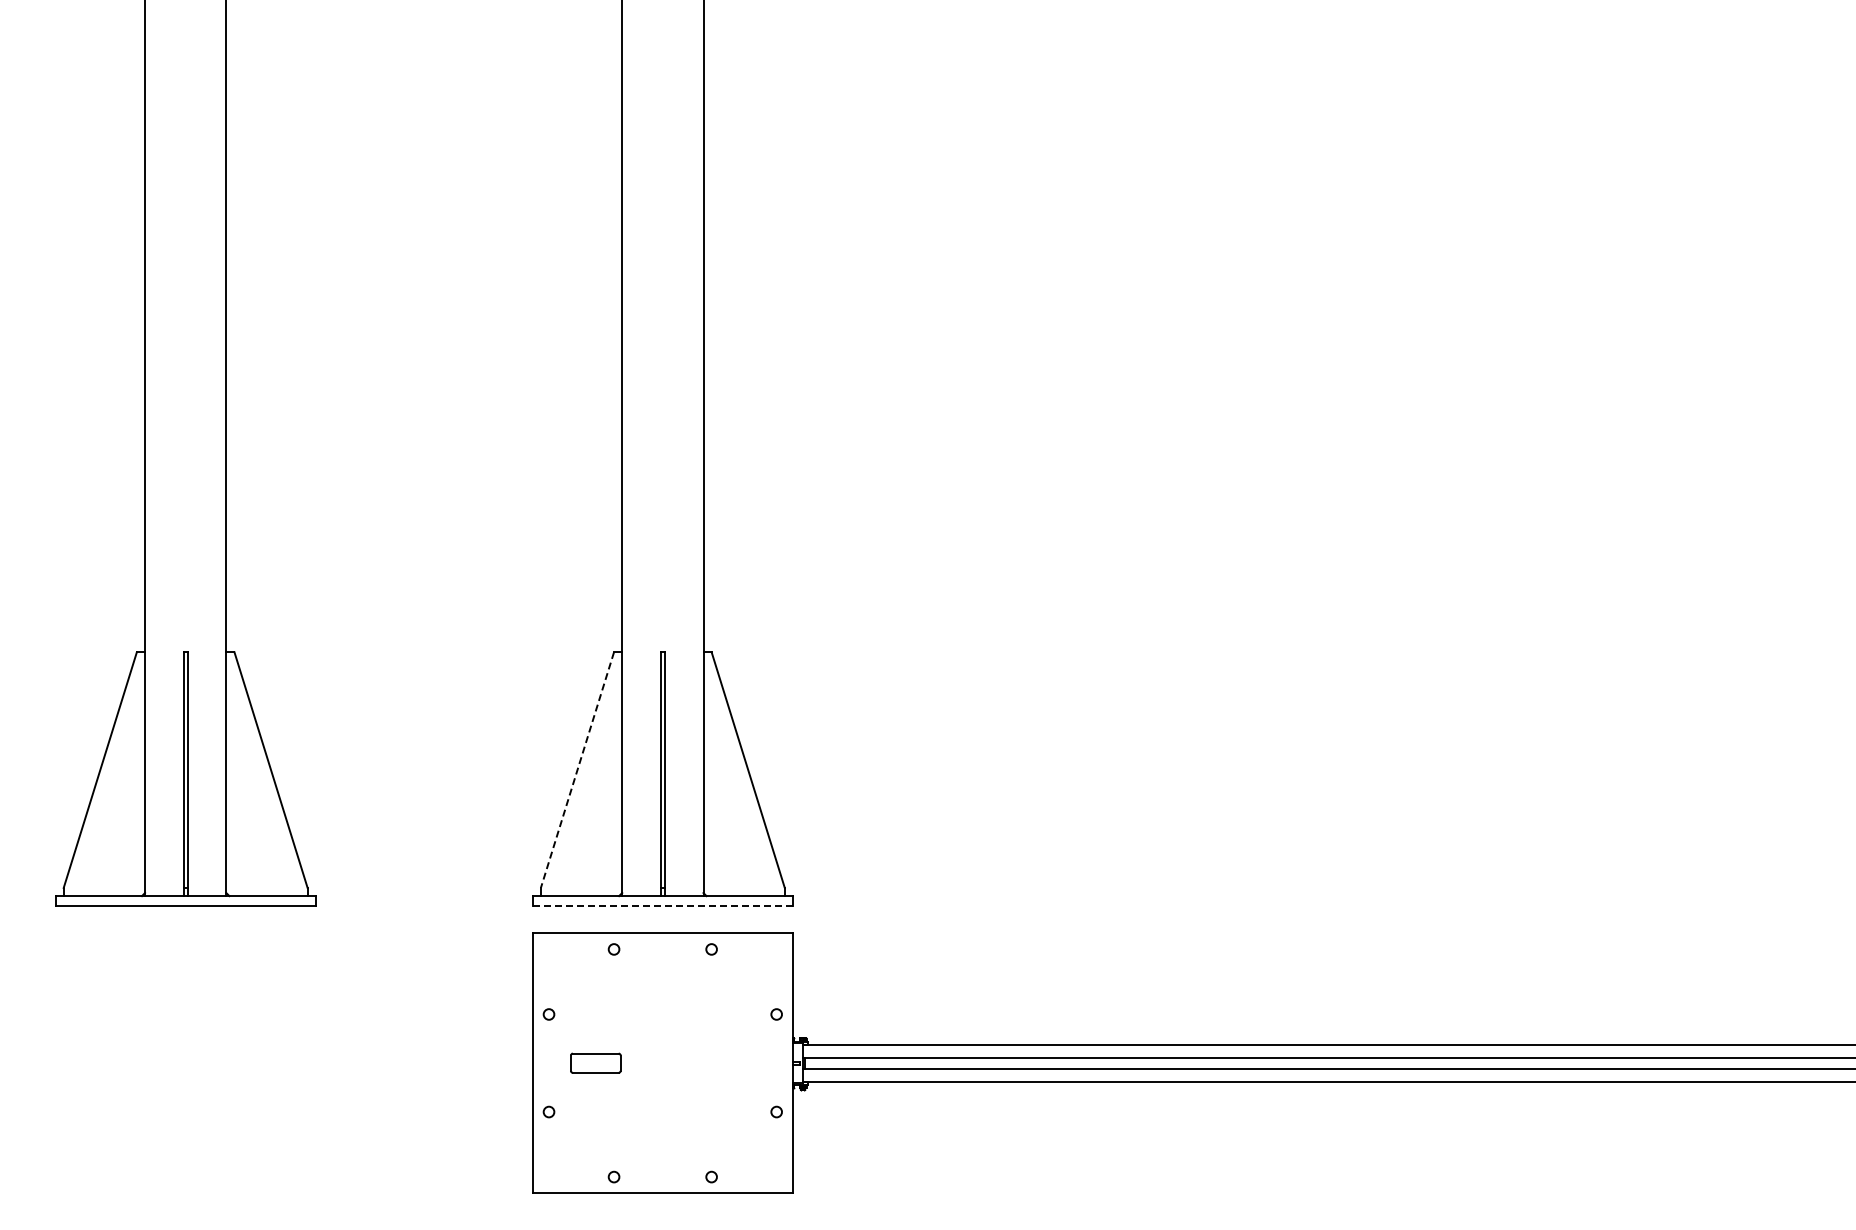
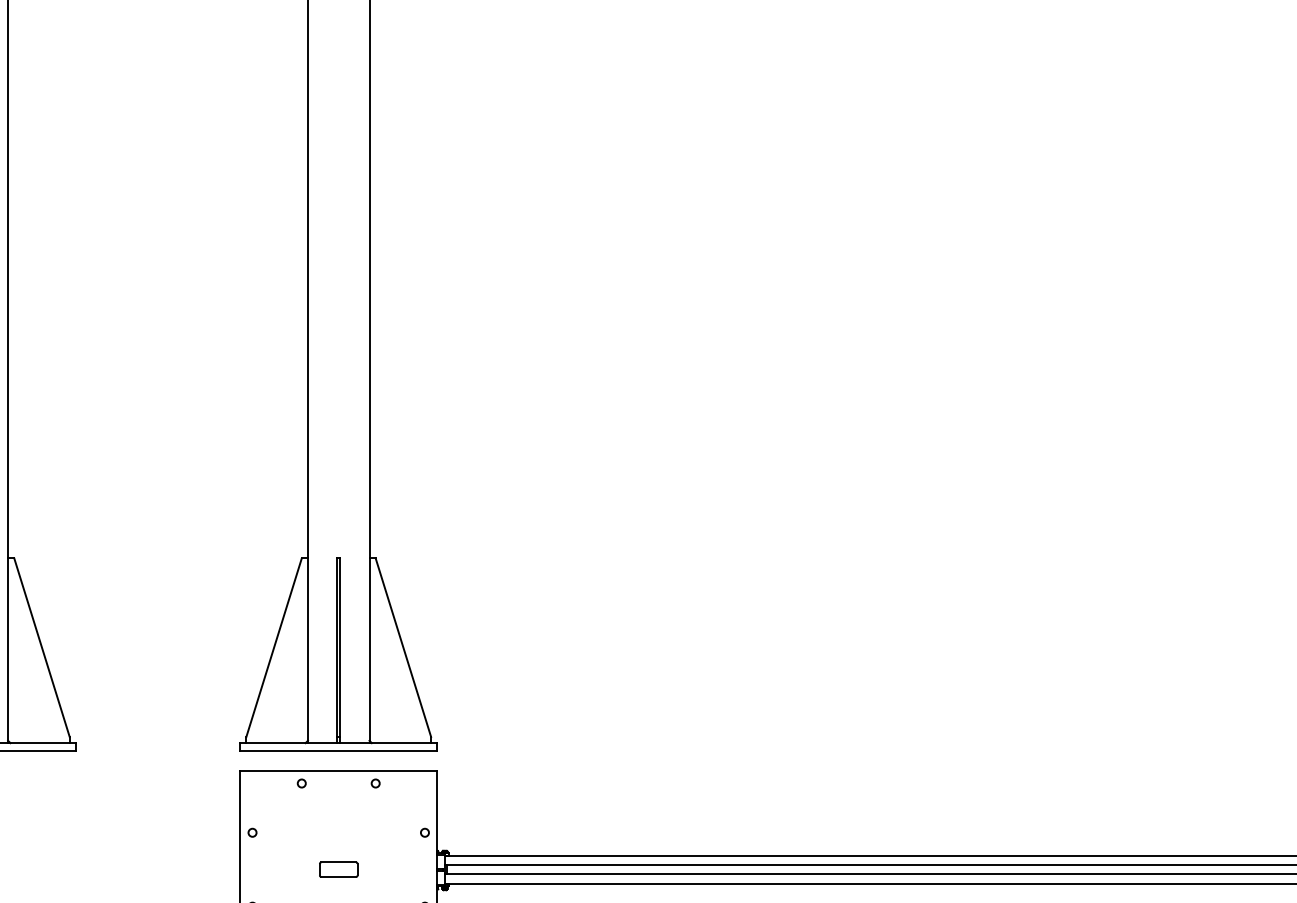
line: (577, 770) -> (274, 647), dashed -> solid
line: (662, 906) -> (338, 751), dashed -> solid
part: (595, 1062) -> (338, 869), moved

